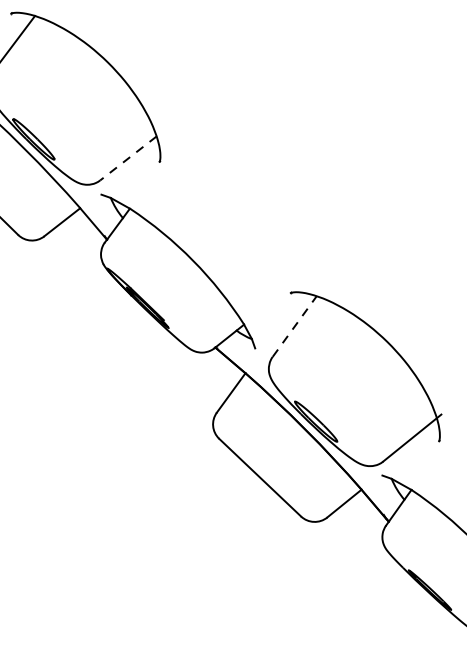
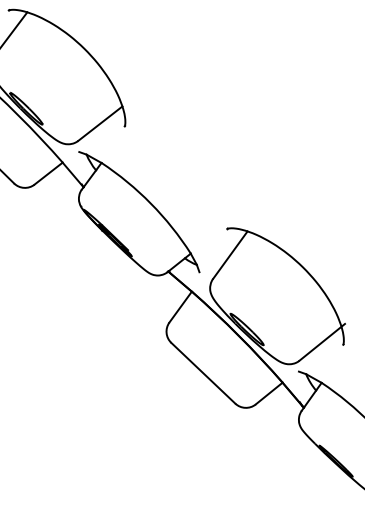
line: (128, 158) -> (100, 123), dashed -> solid
line: (294, 325) -> (230, 254), dashed -> solid

